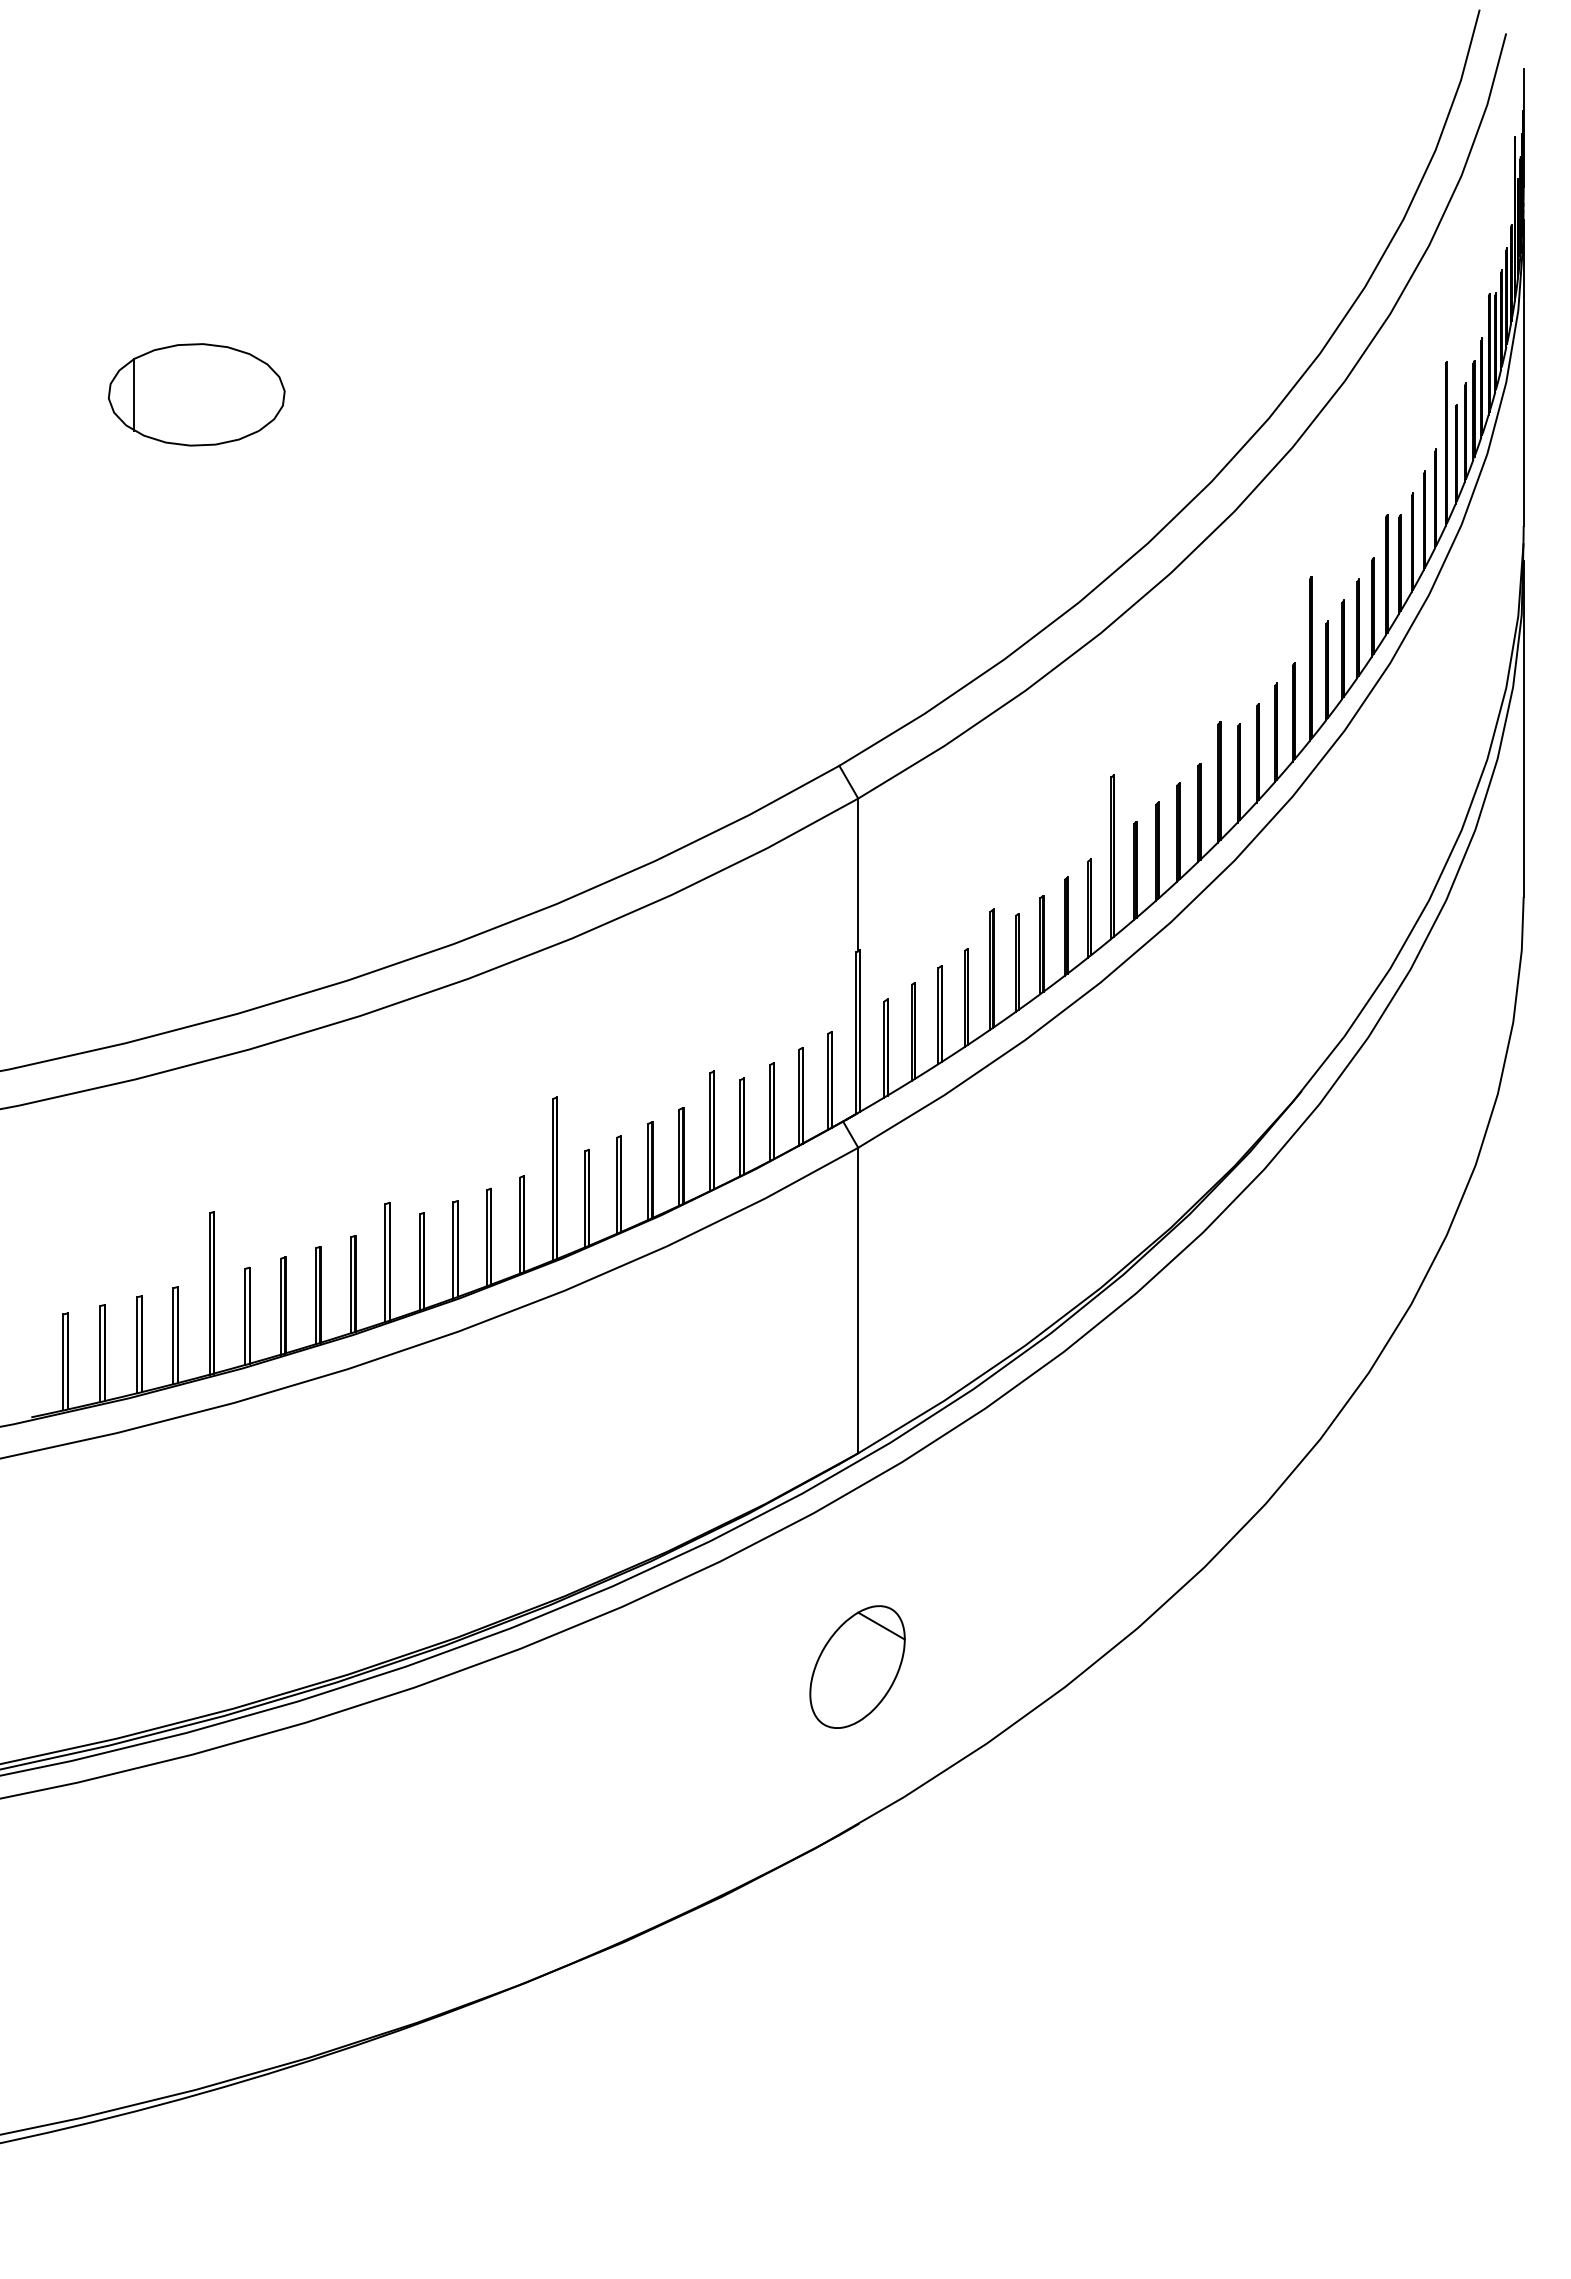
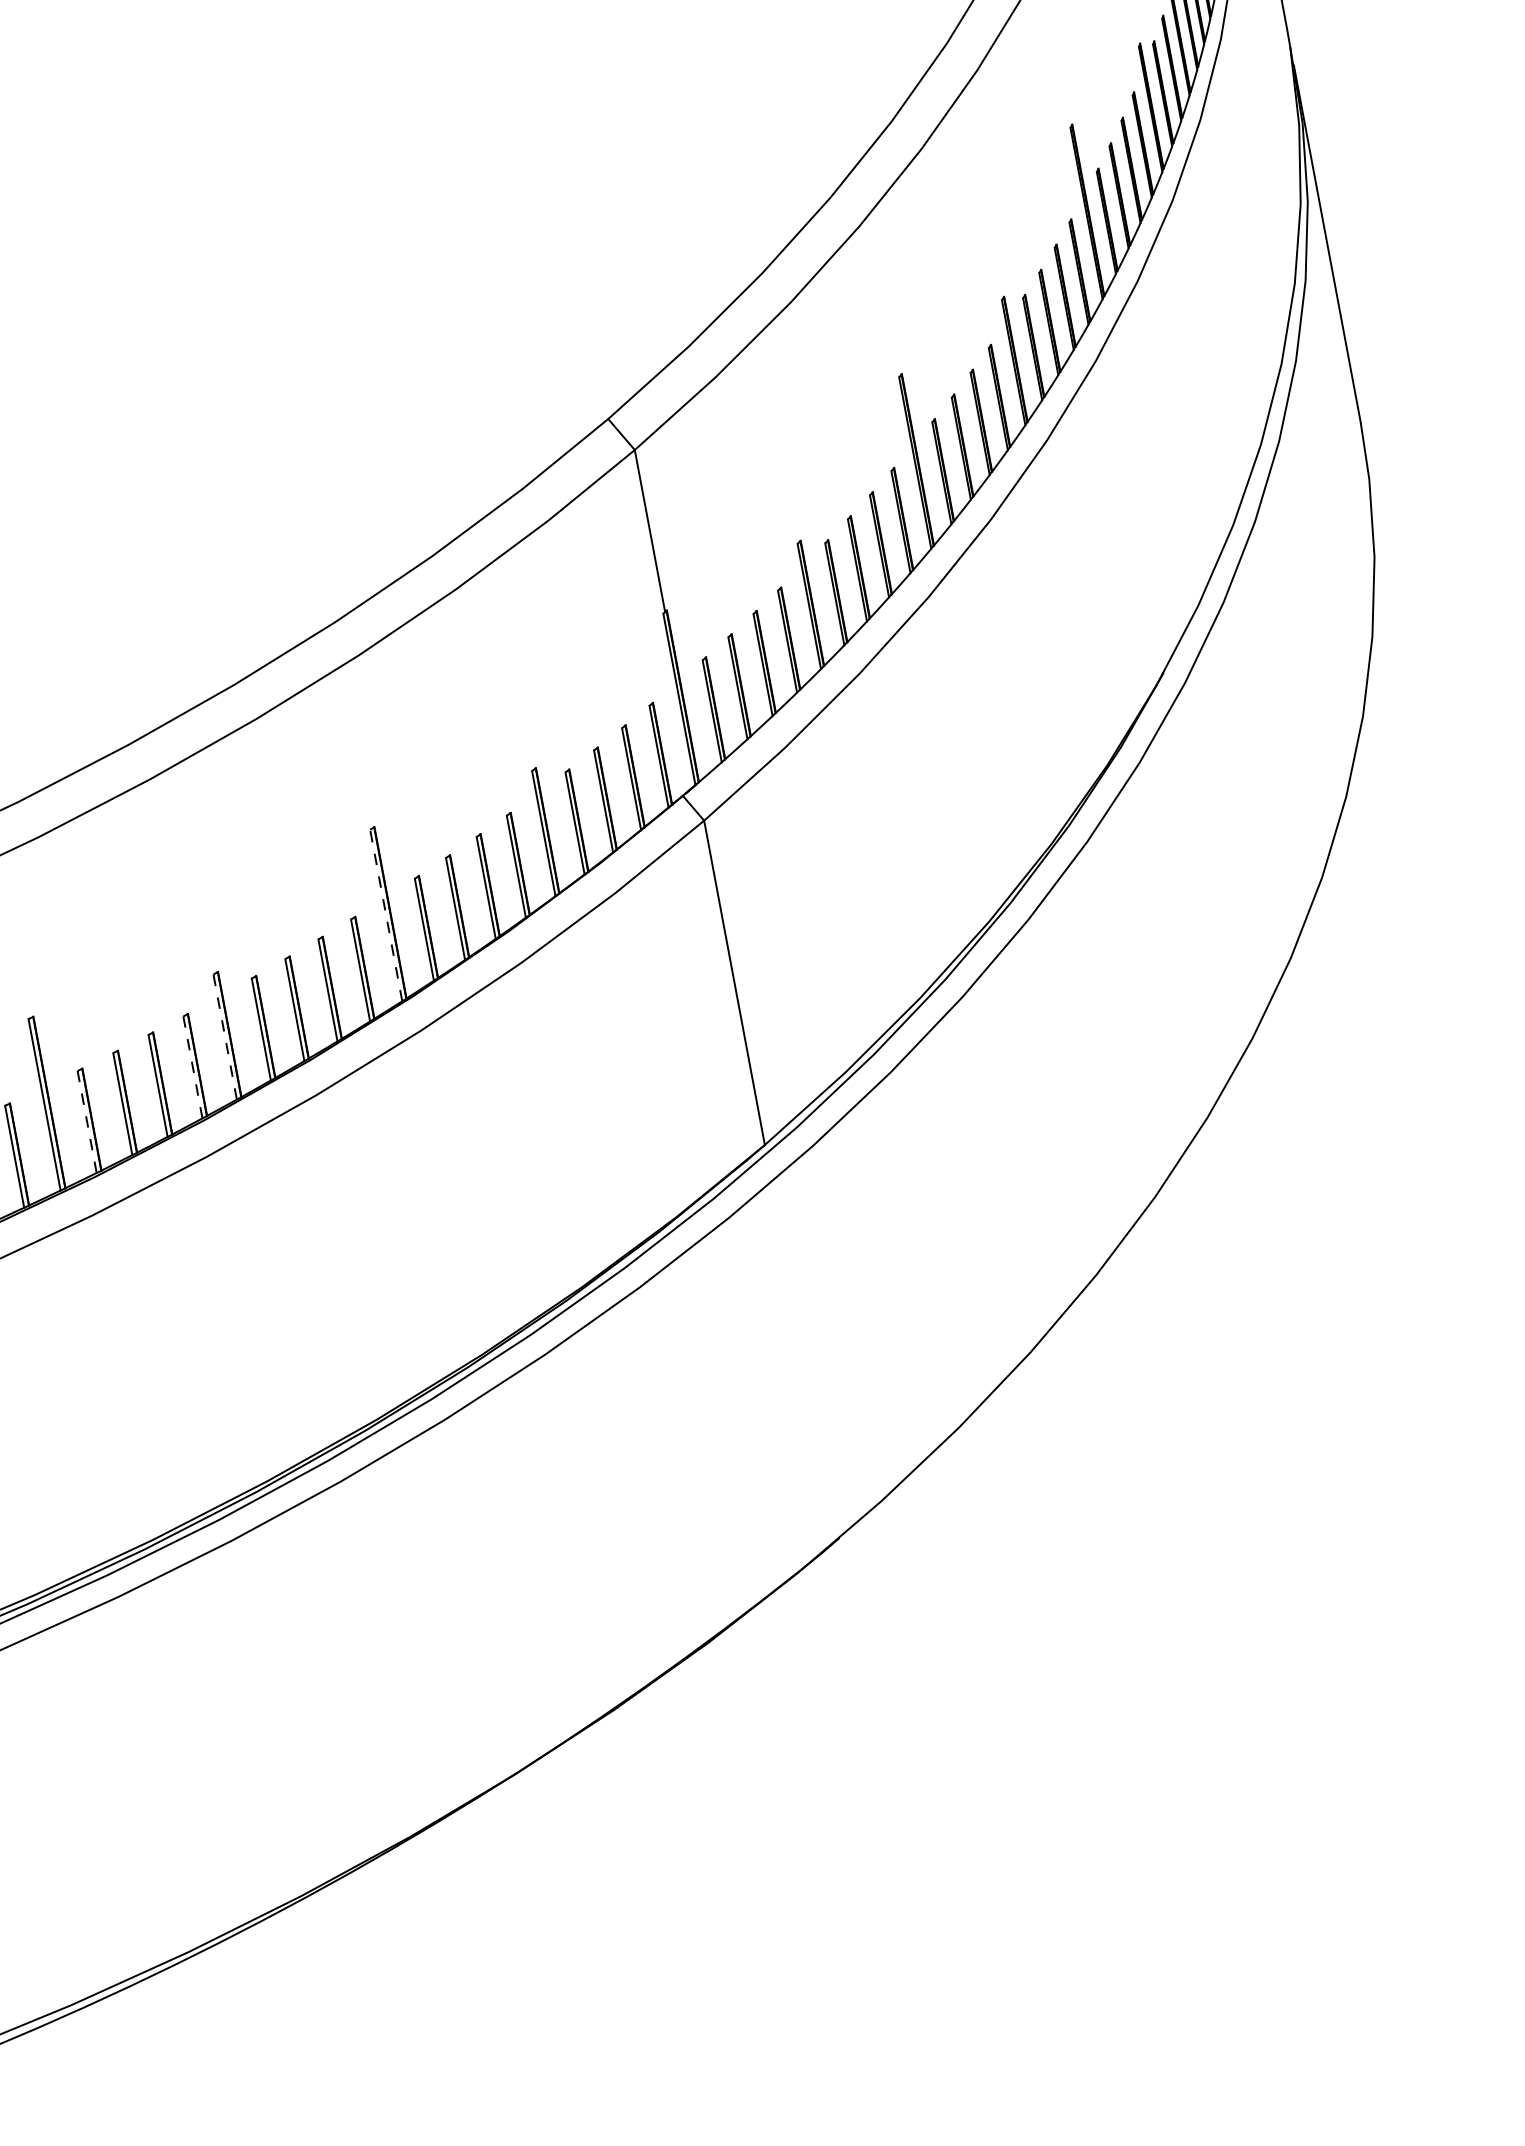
line: (552, 1179) -> (385, 915), solid -> dashed
line: (385, 1263) -> (225, 1037), solid -> dashed
line: (350, 1284) -> (192, 1066), solid -> dashed
line: (245, 1316) -> (87, 1121), solid -> dashed
part: (857, 1666) -> (806, 1371), removed

